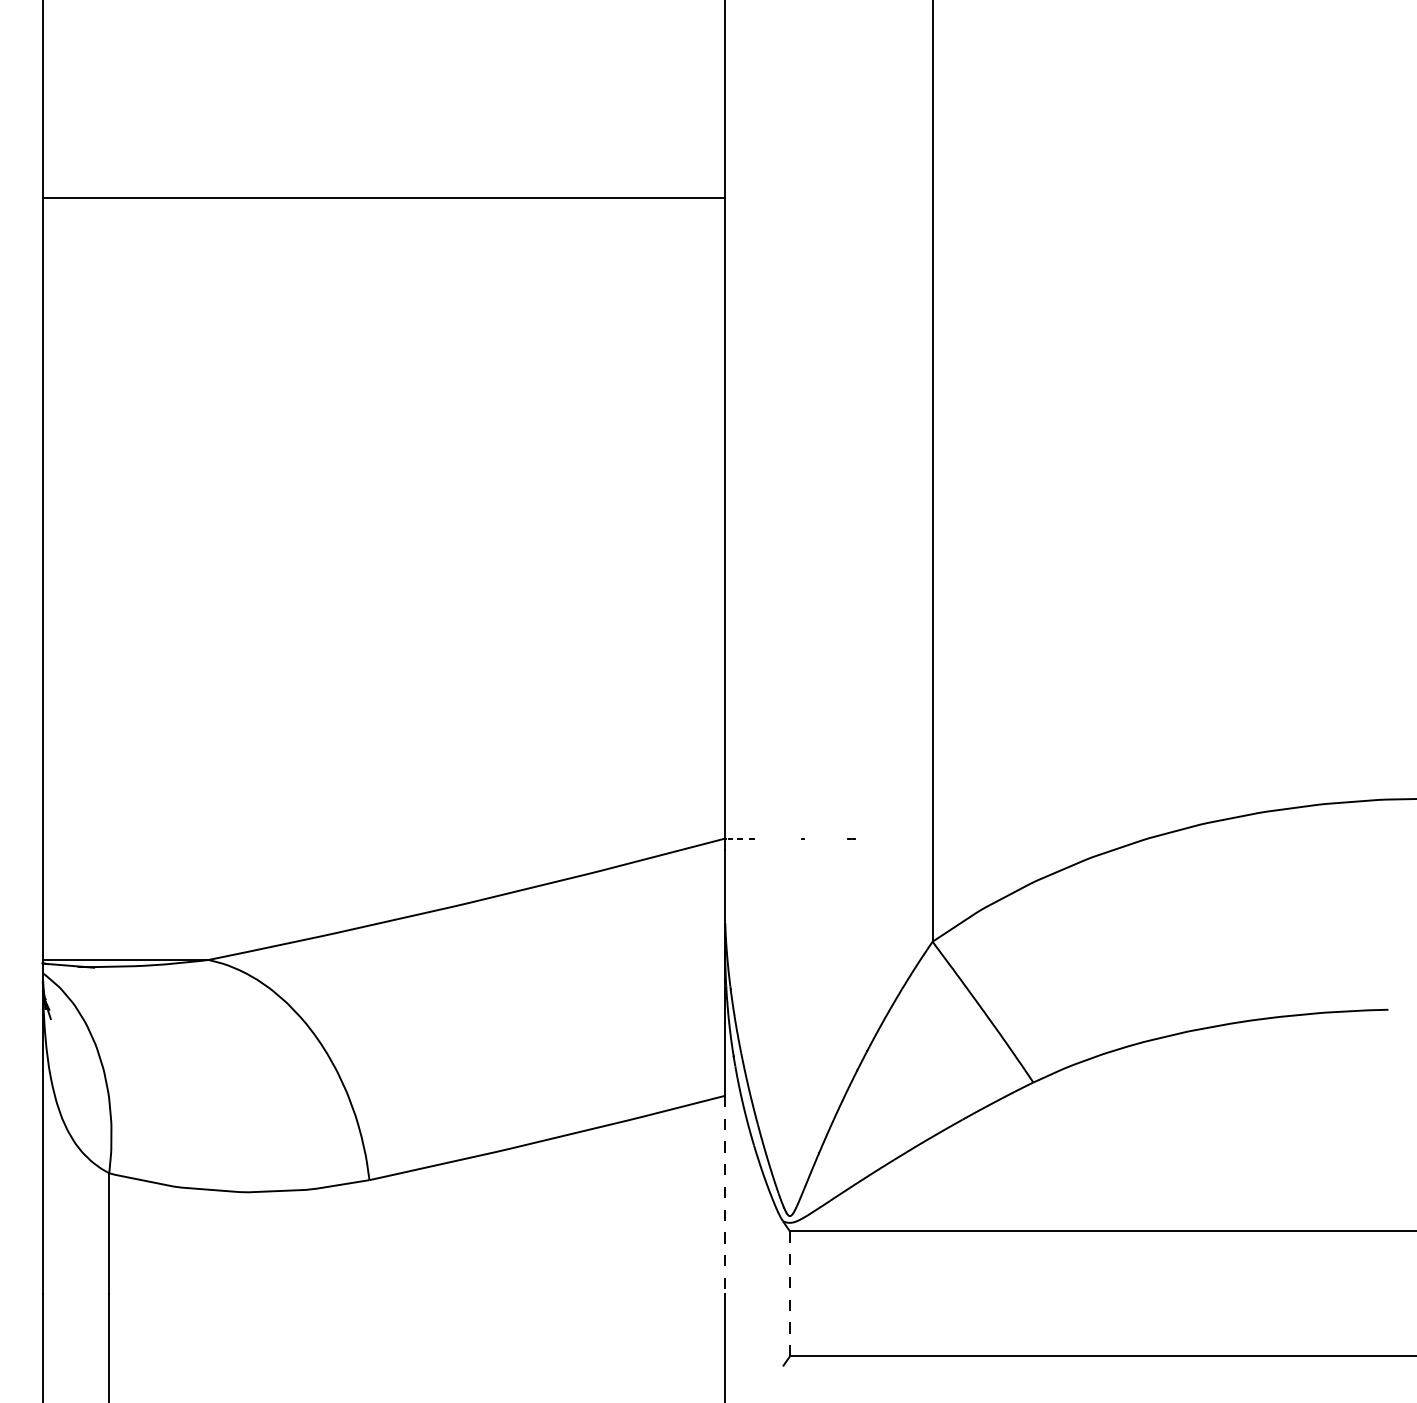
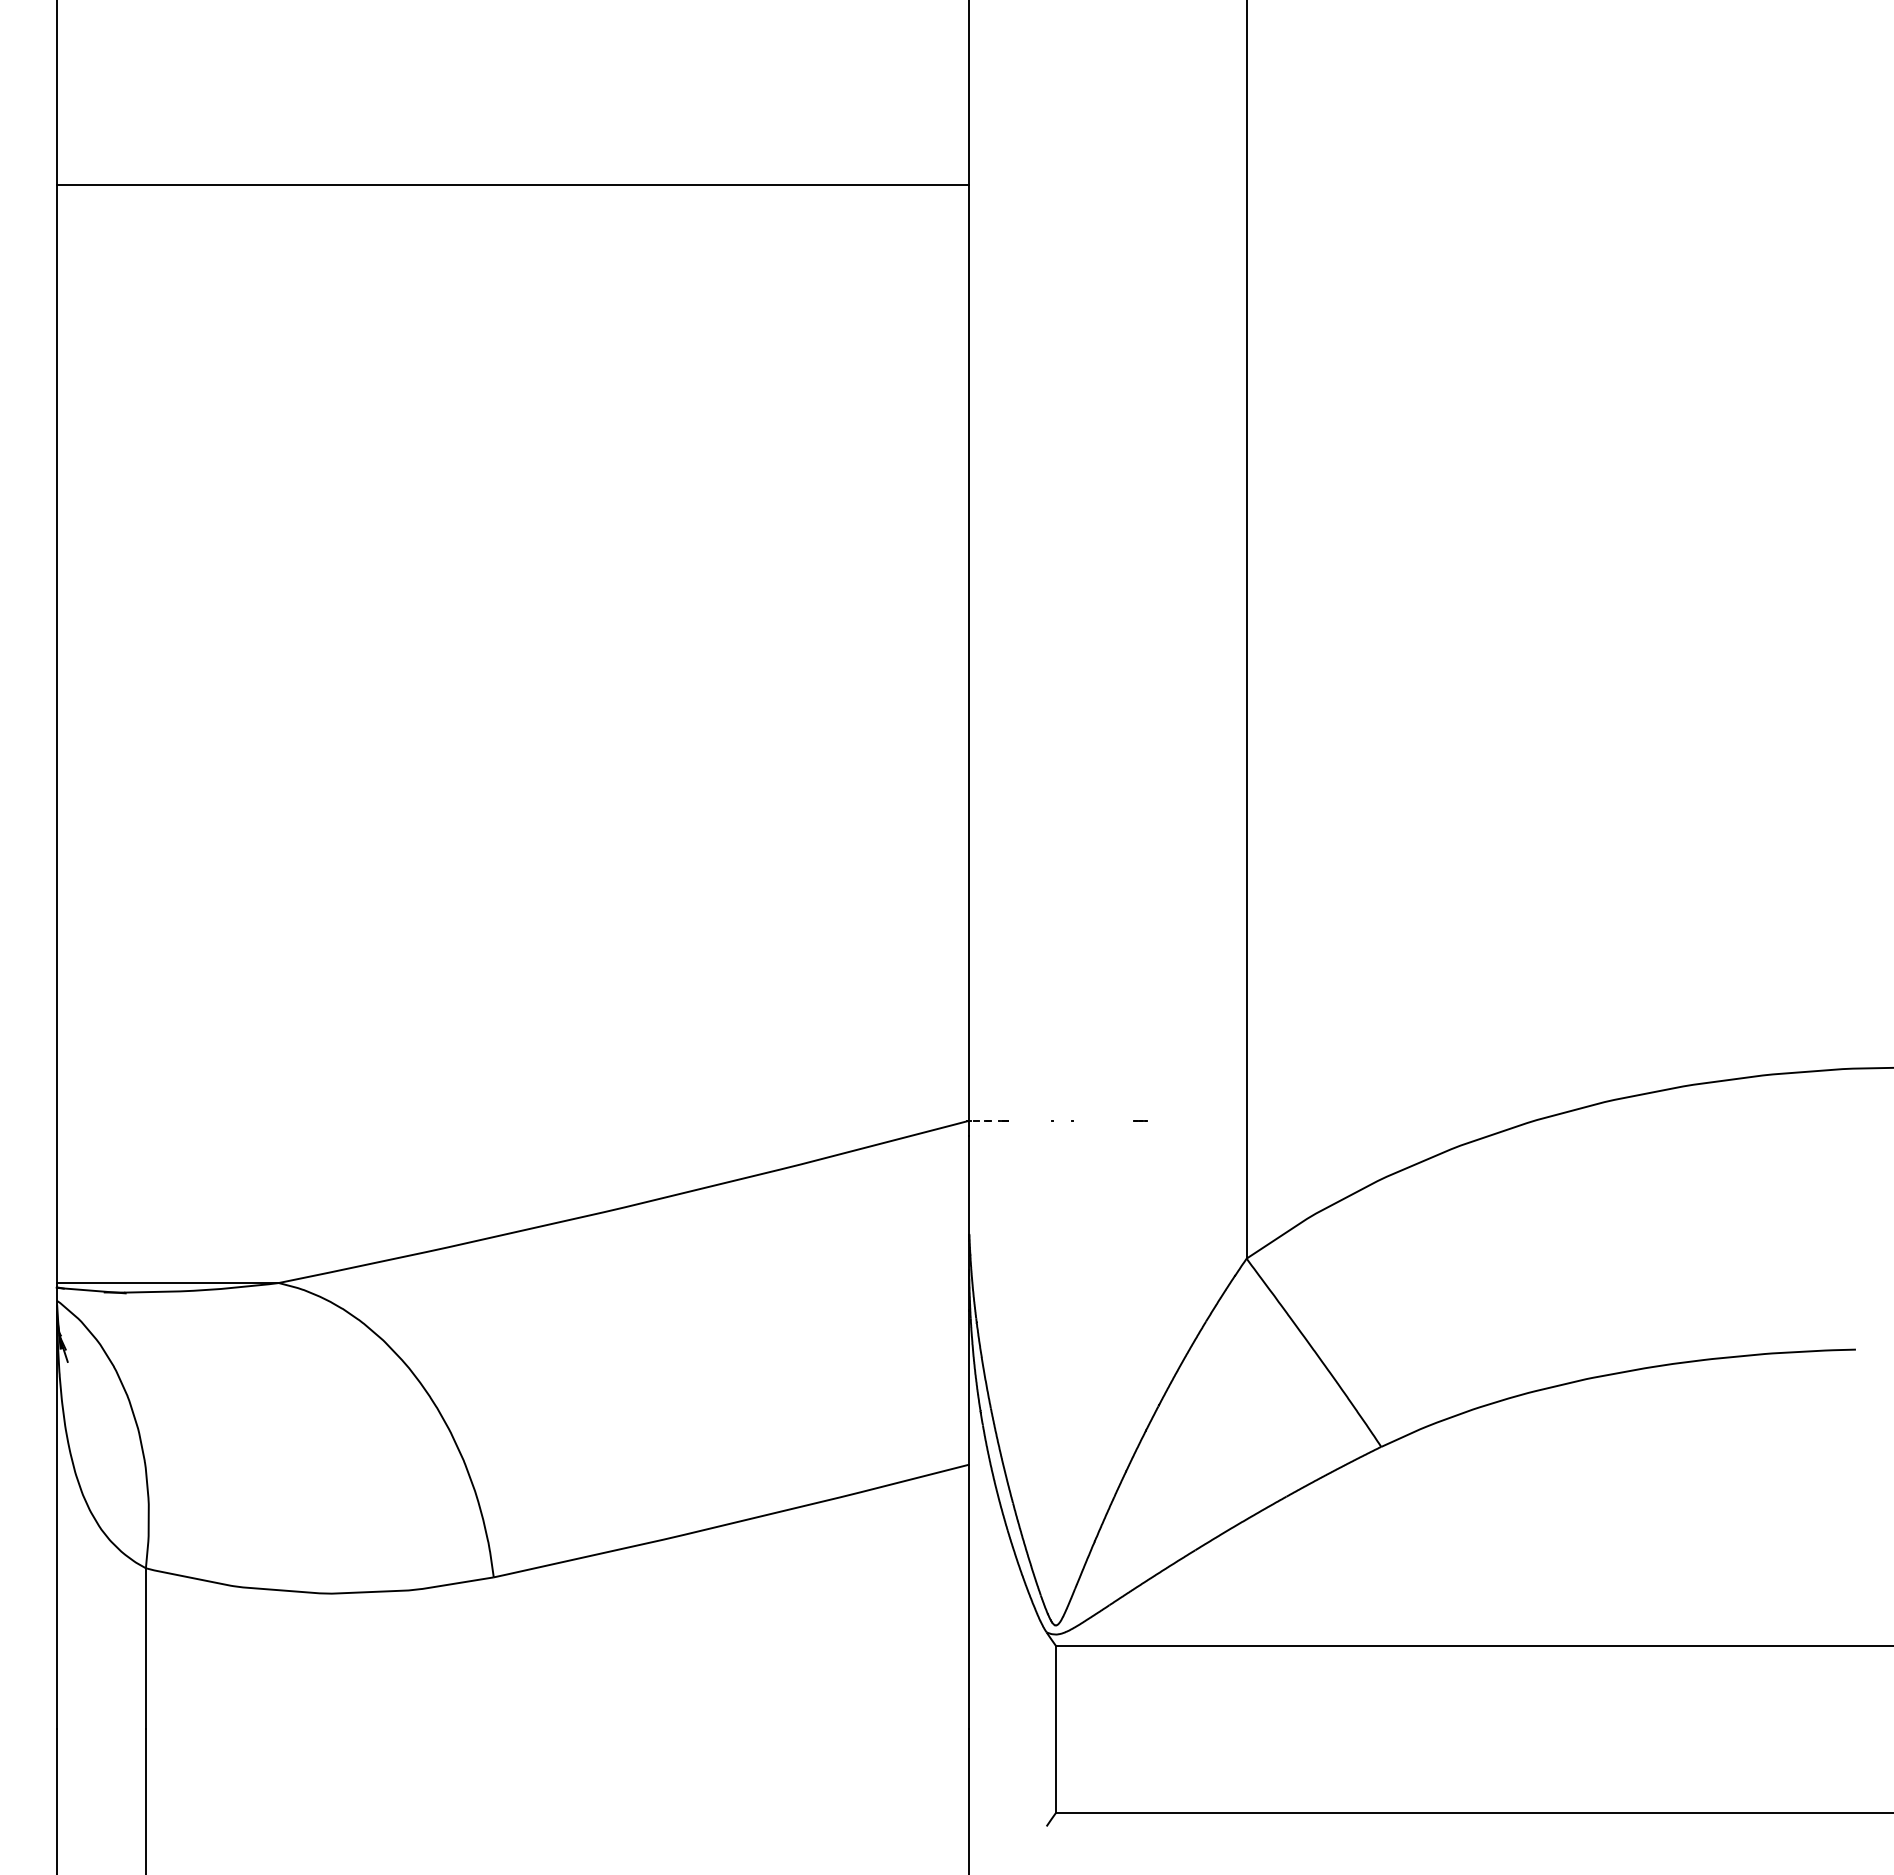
line: (383, 198) -> (512, 185), moved
line: (725, 1195) -> (969, 1597), dashed -> solid
line: (789, 1293) -> (1055, 1729), dashed -> solid

